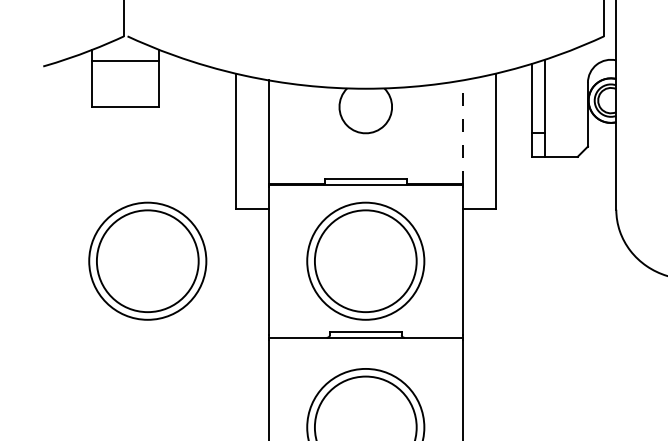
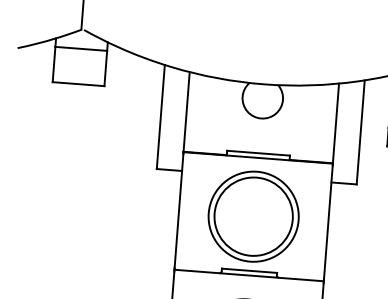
line: (463, 132) -> (336, 123), dashed -> solid
part: (147, 260) -> (86, 203), removed

